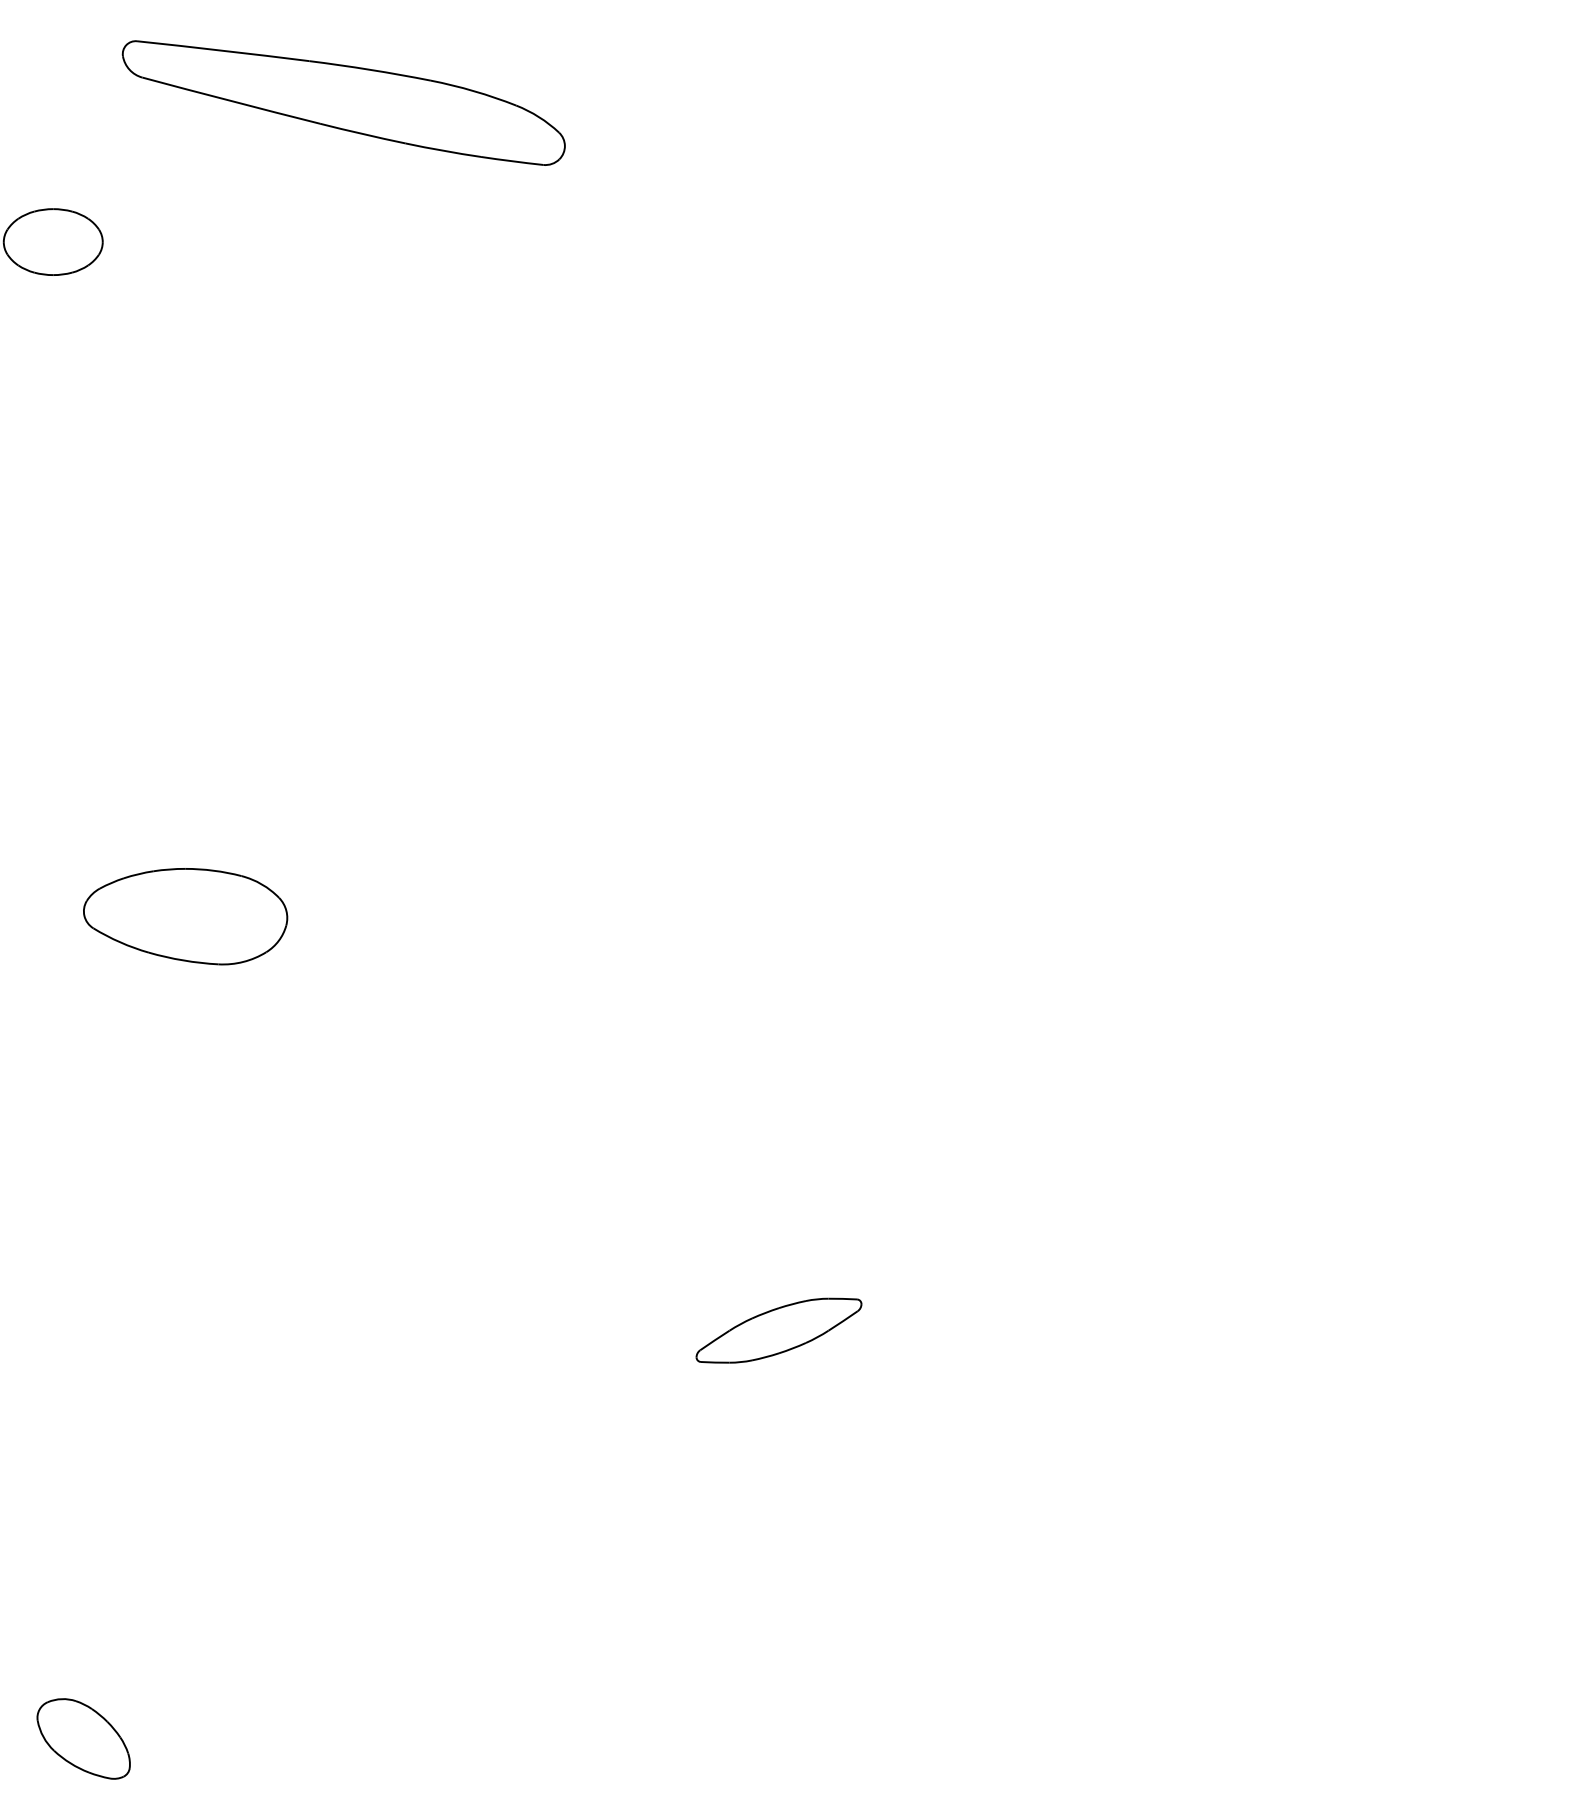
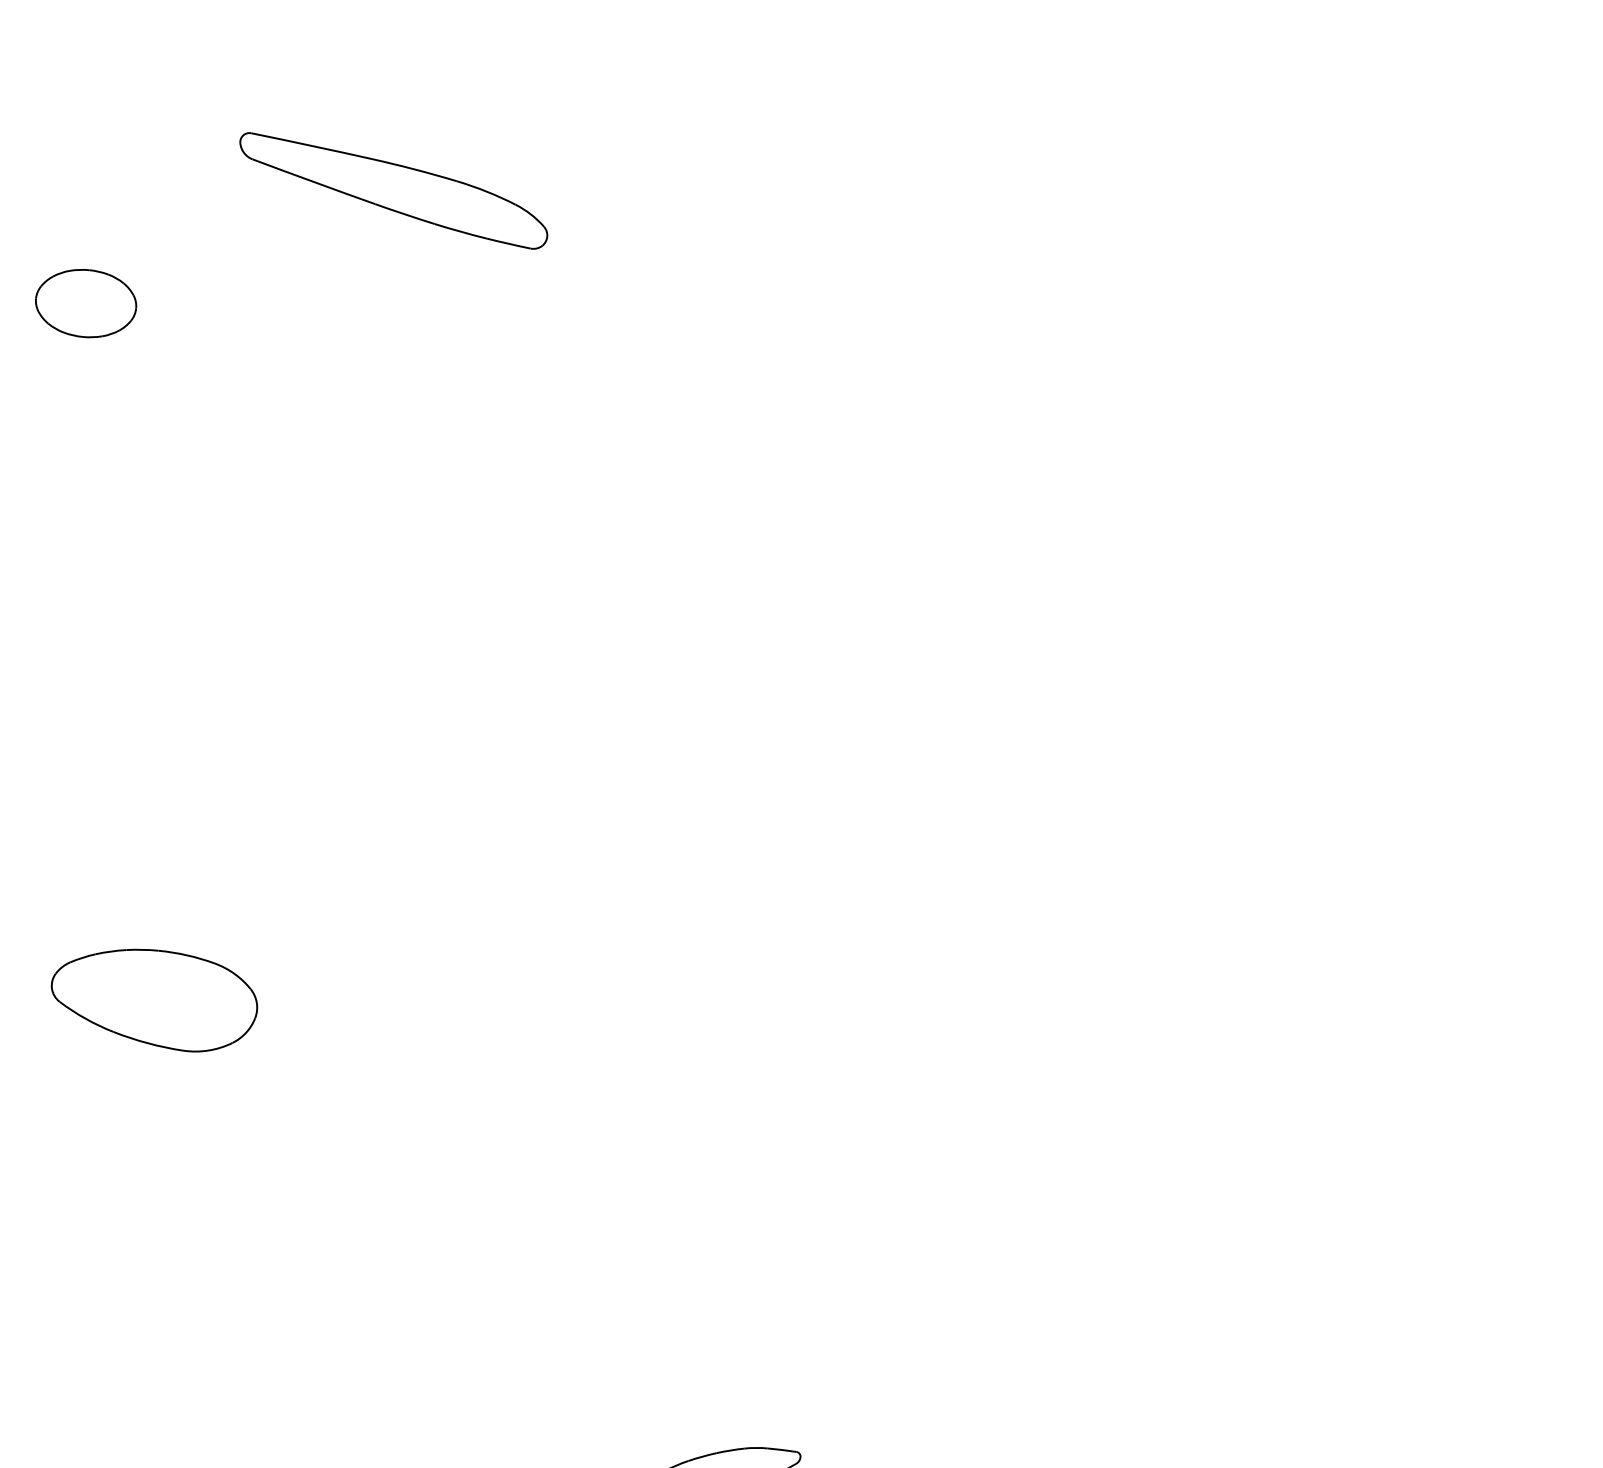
part: (343, 102) -> (393, 190), size x0.7

